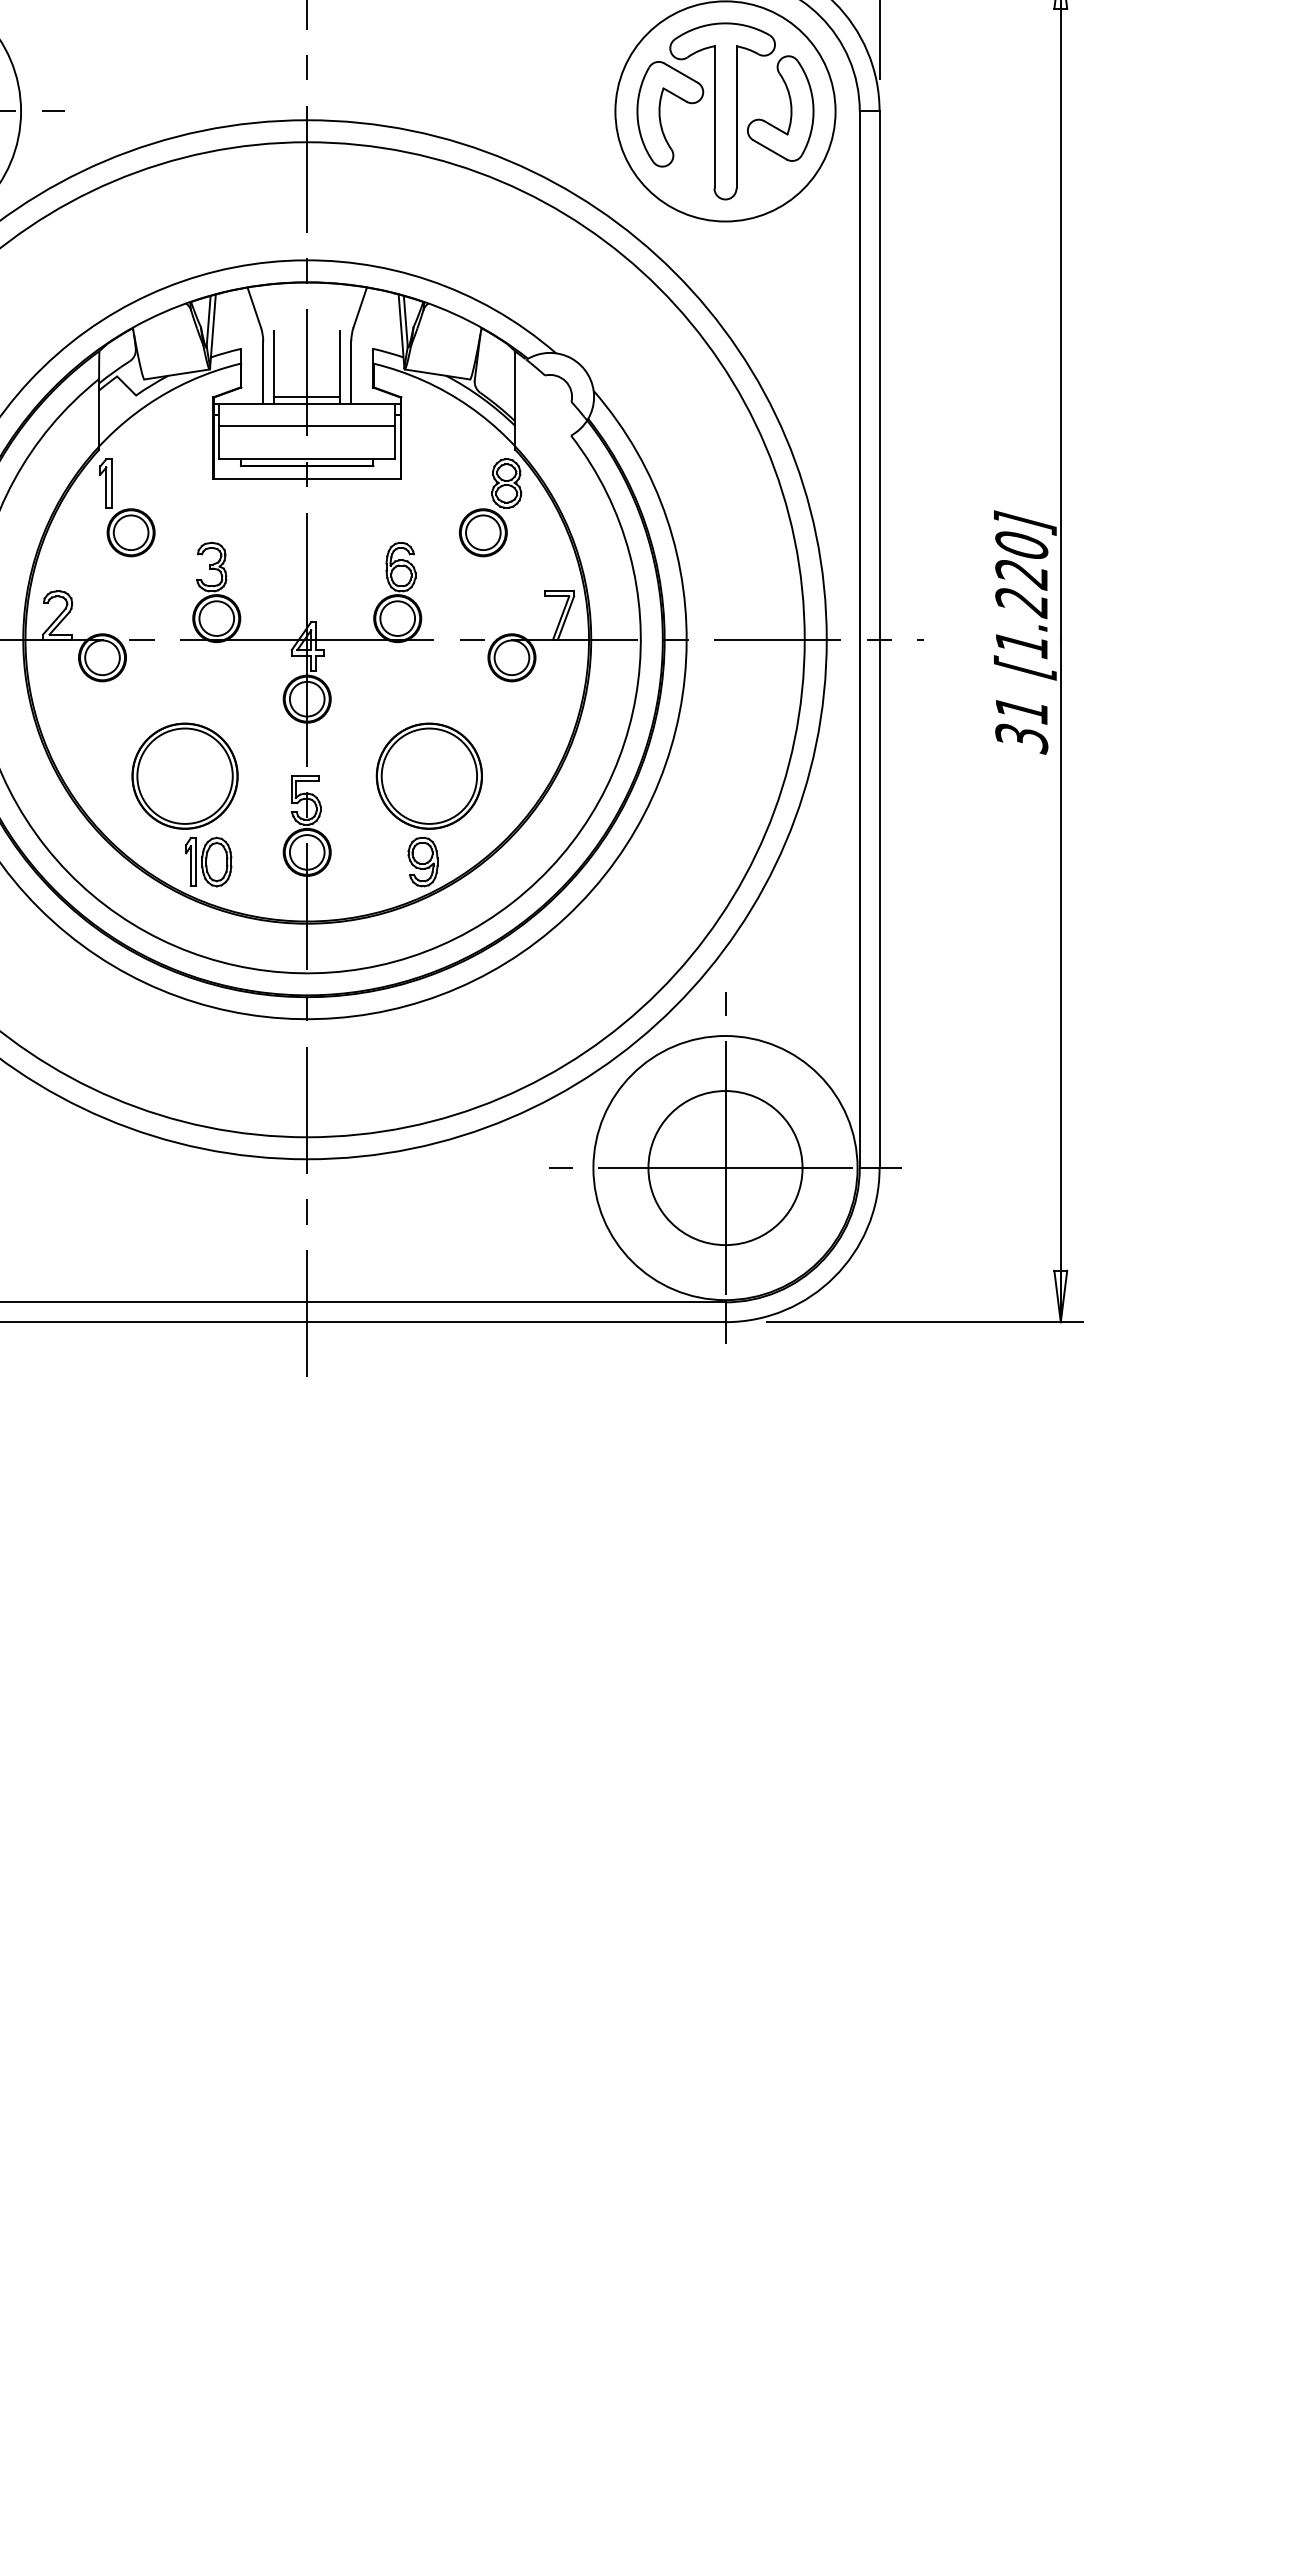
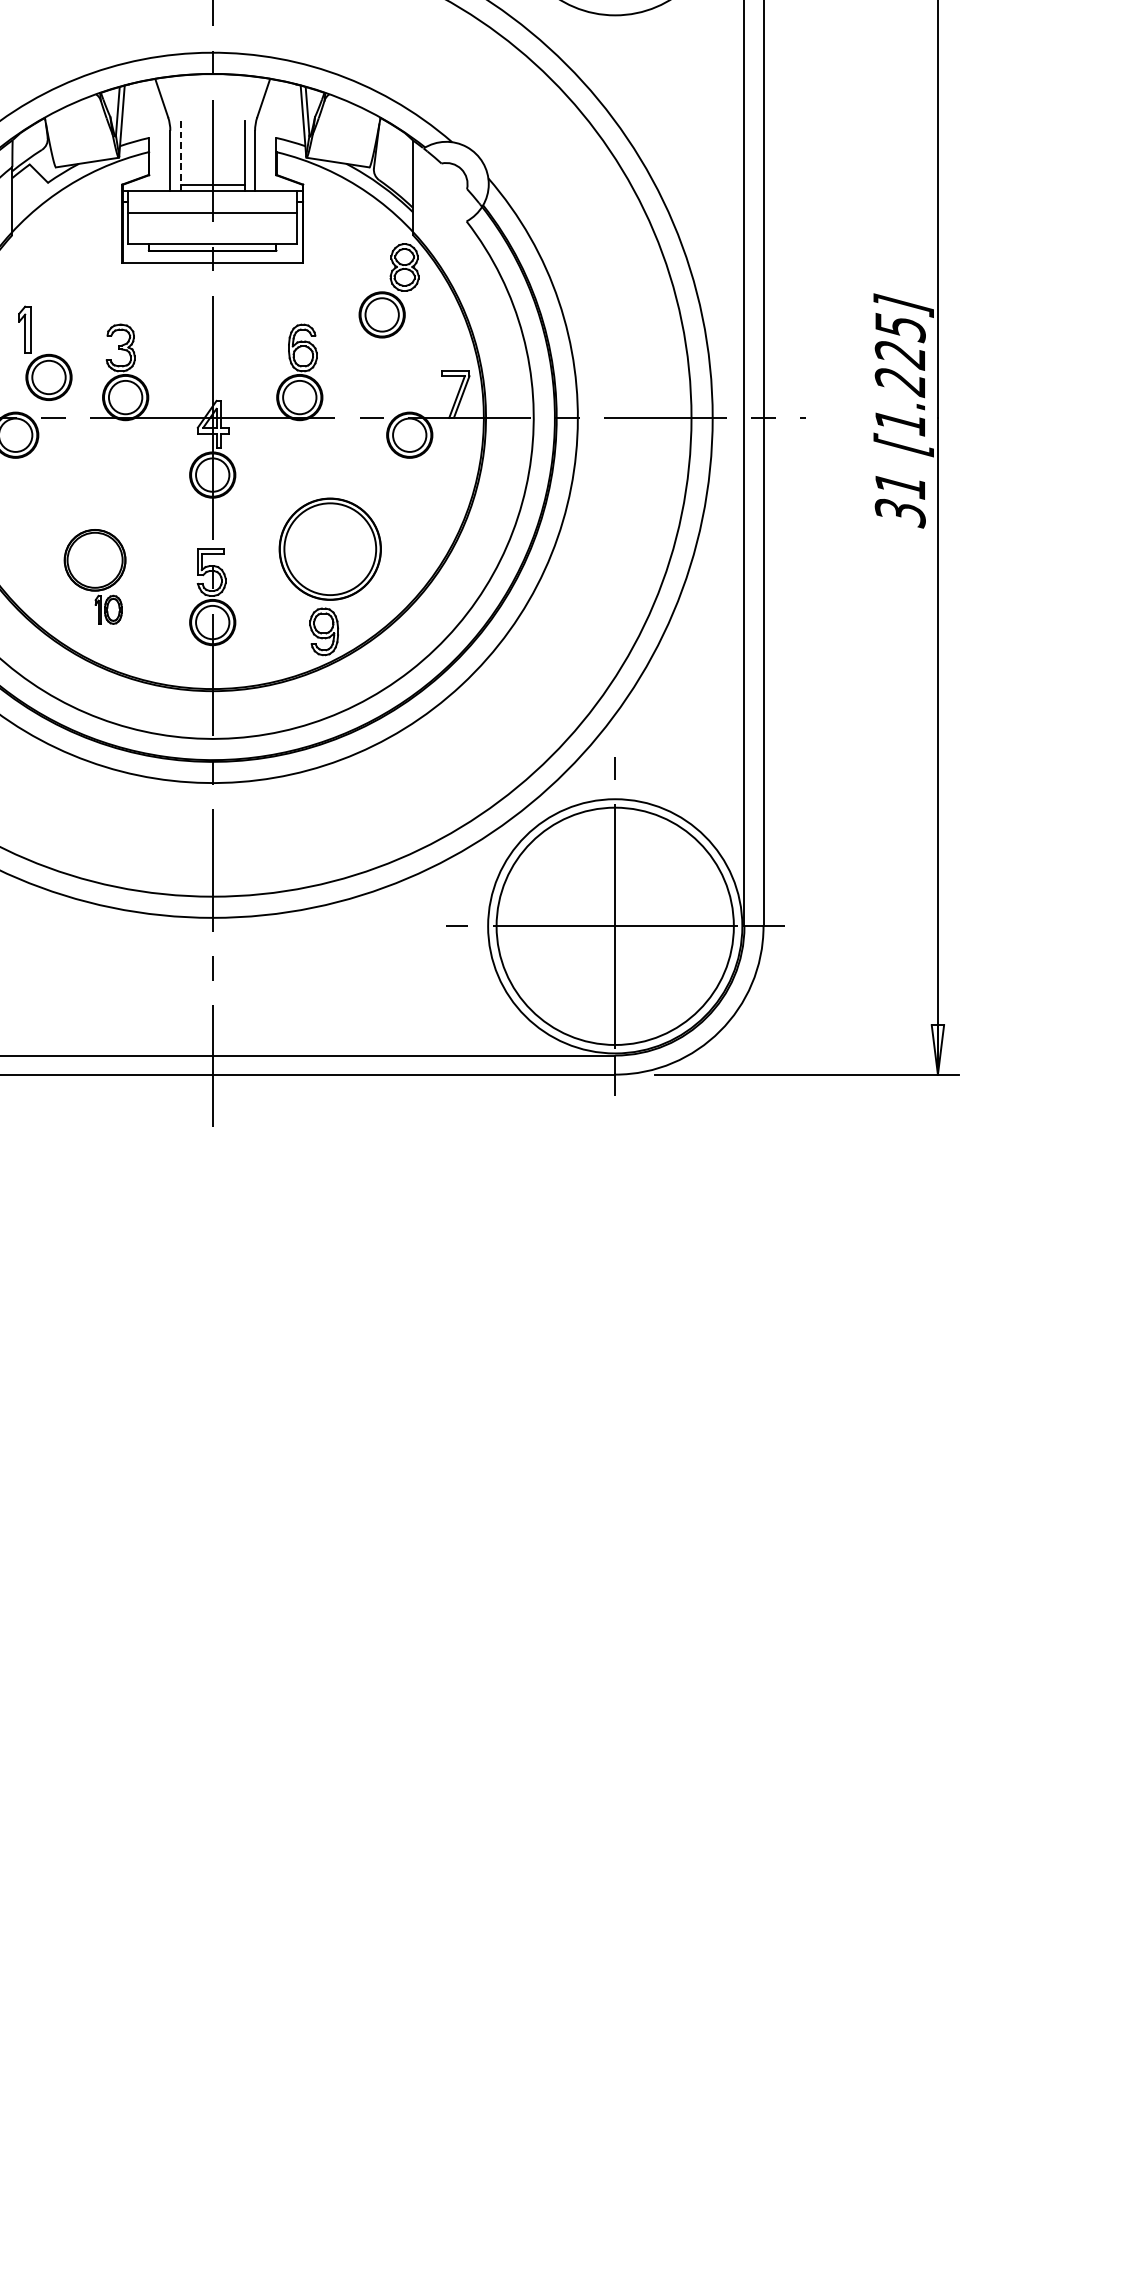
line: (274, 367) -> (181, 155), solid -> dashed
part: (127, 507) -> (45, 353), moved
text: (1021, 546) -> (900, 328), [1.220] -> [1.225]
part: (184, 804) -> (94, 576), size x0.6
circle: (725, 1168) -> (615, 926), size x1.6

